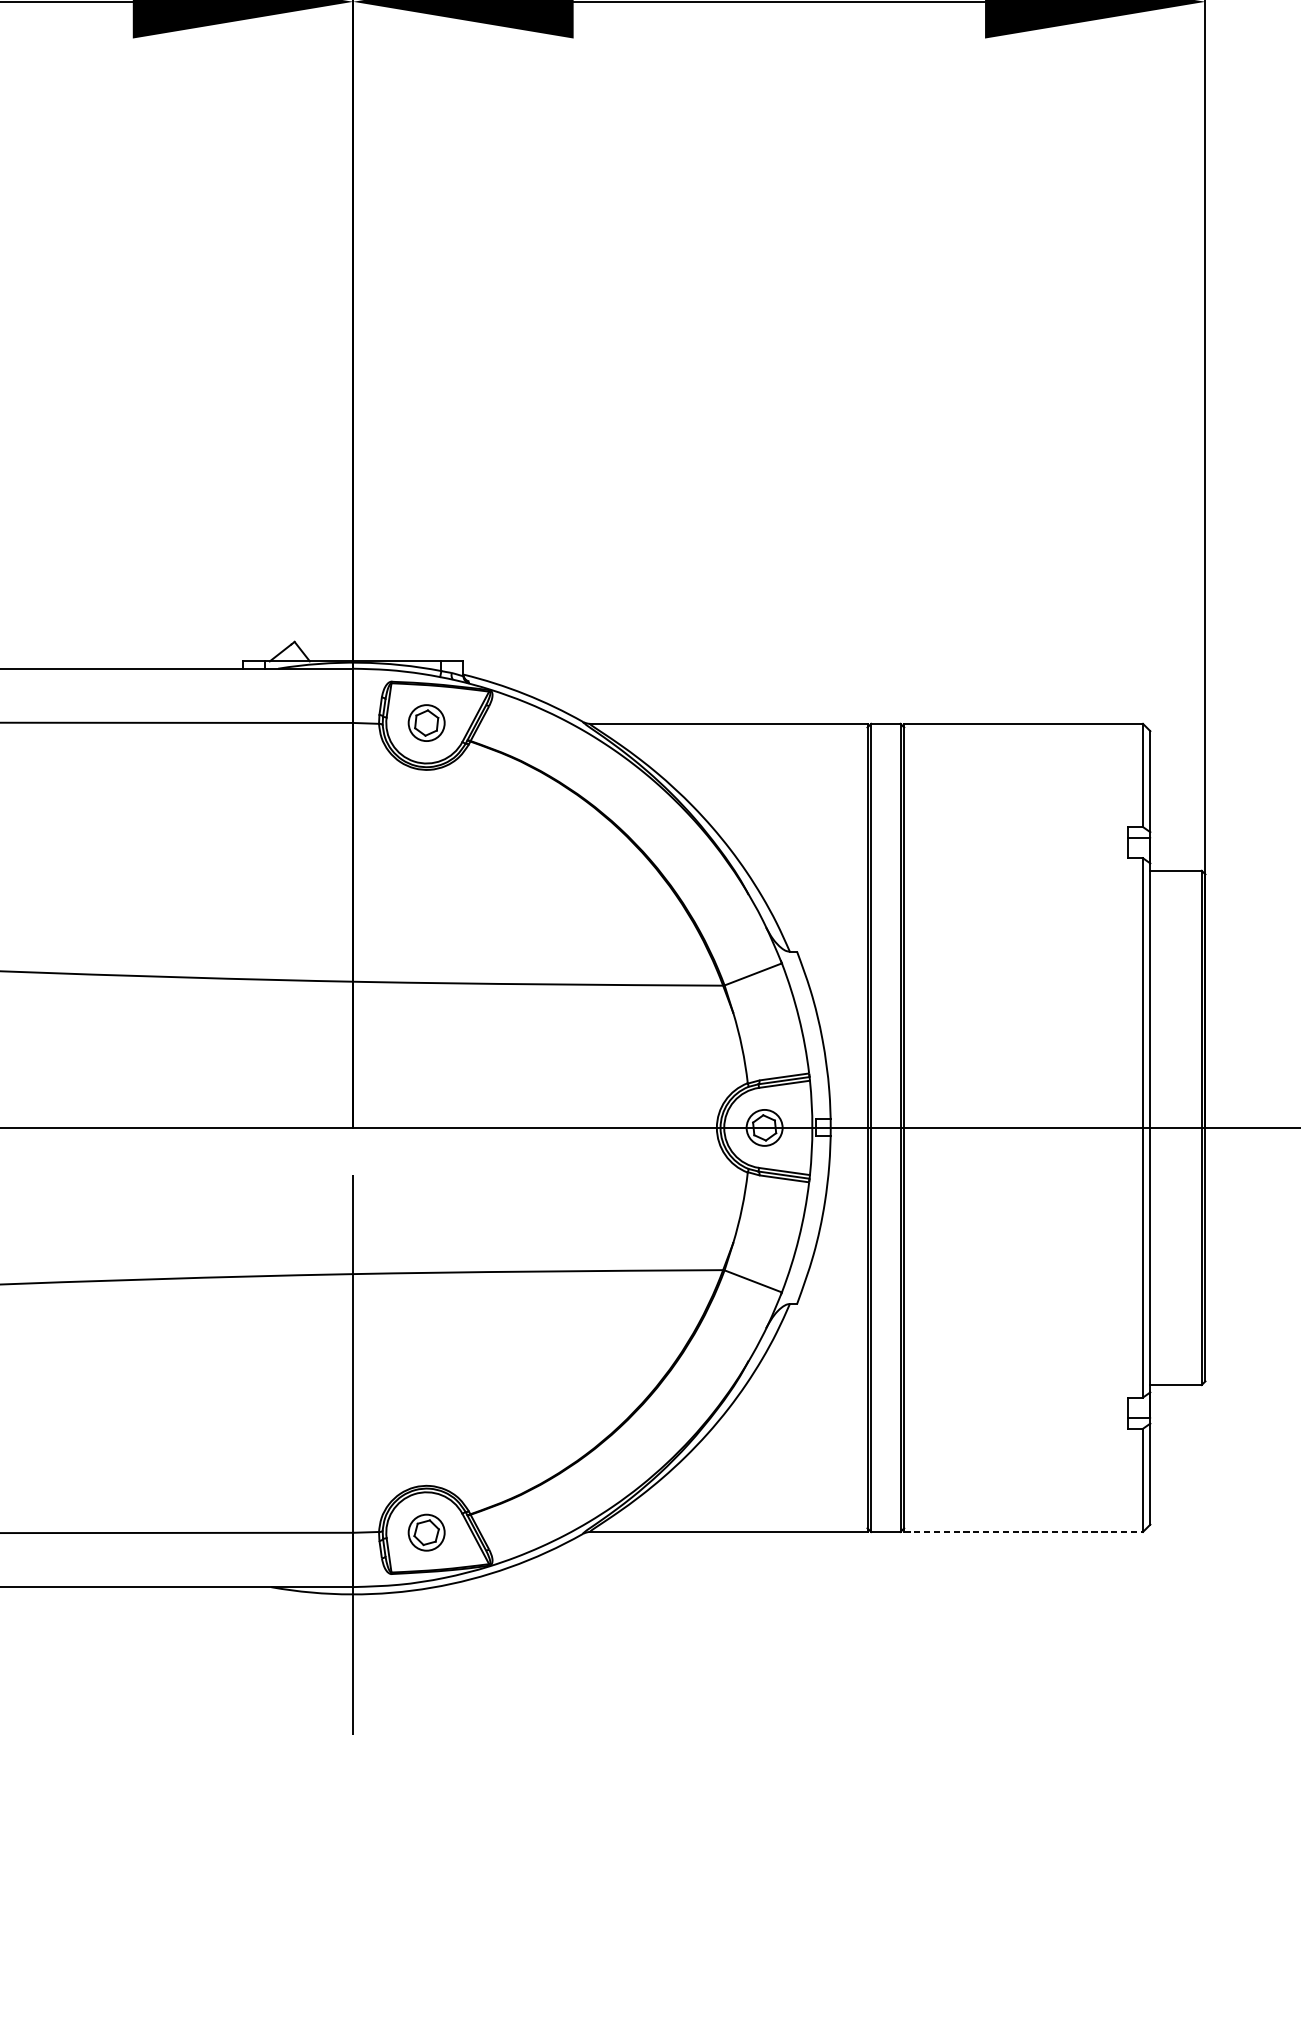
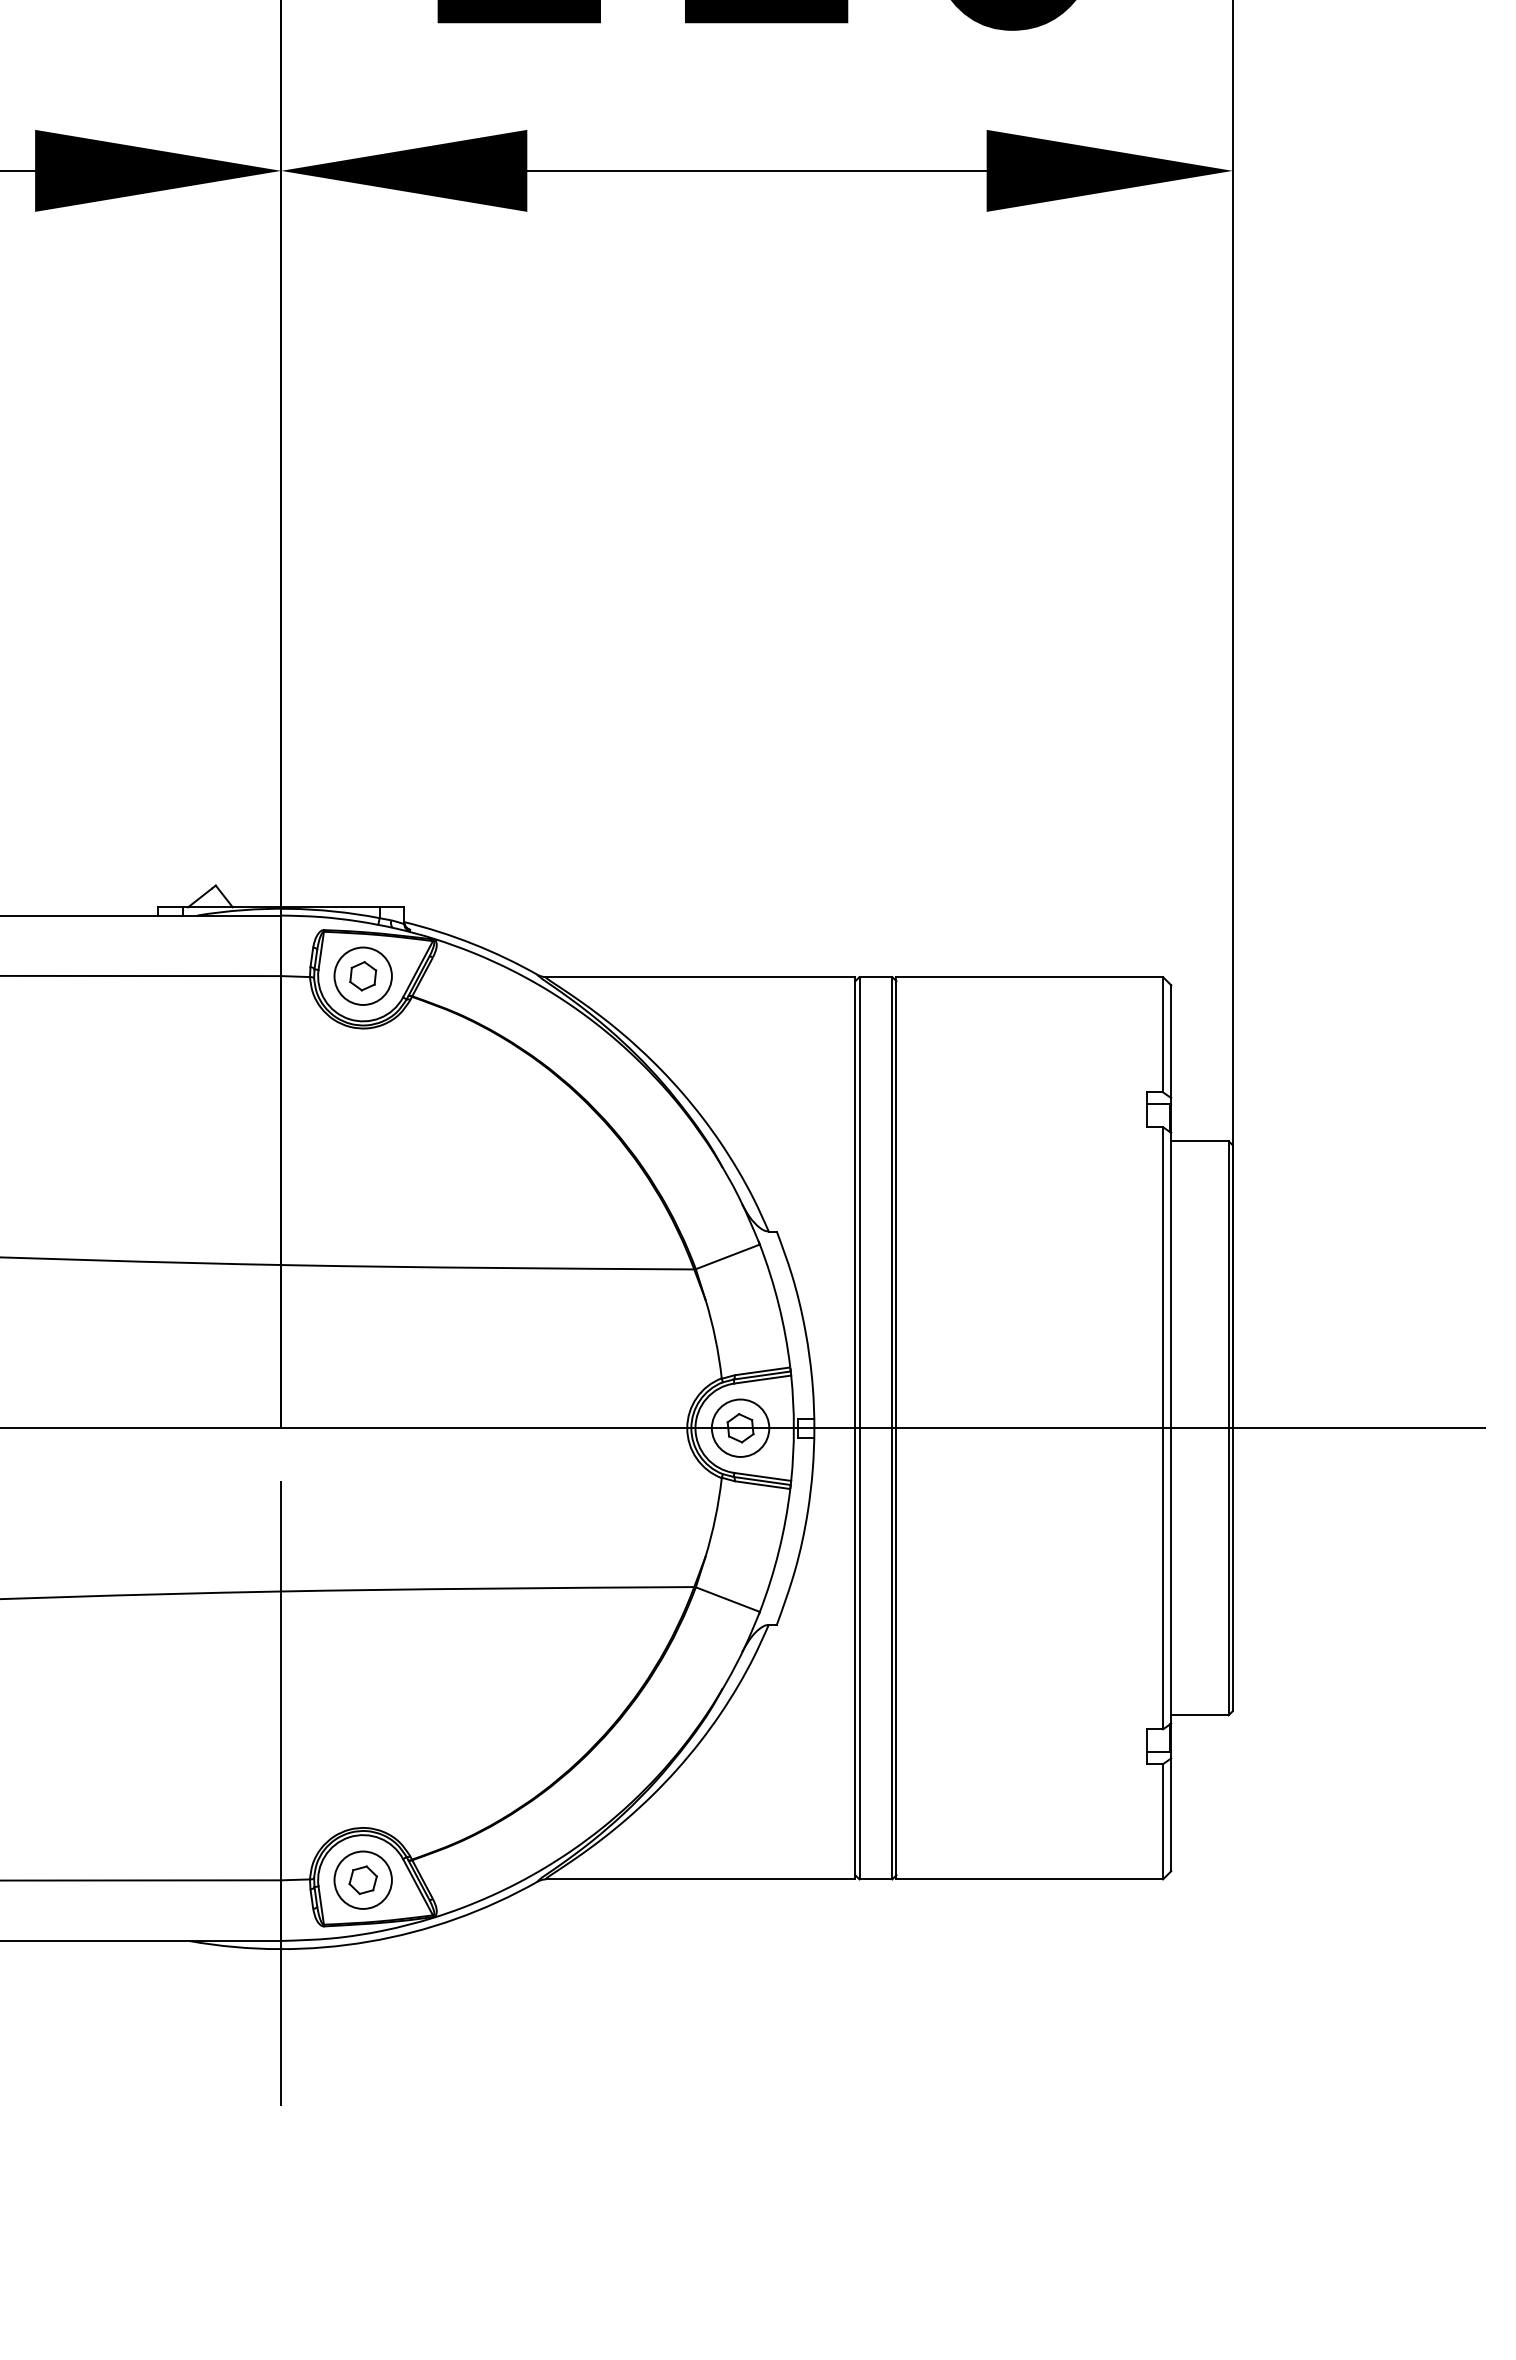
circle: (426, 722) -> (362, 975), size x1.43
circle: (764, 1127) -> (740, 1427), size x1.43
circle: (426, 1532) -> (362, 1879), size x1.43
line: (1024, 1532) -> (1030, 1879), dashed -> solid

